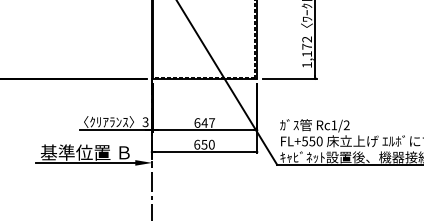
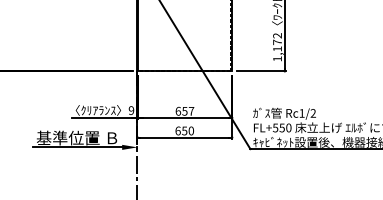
text: (145, 121) -> (131, 109), 3 -> 9
text: (204, 122) -> (184, 110), 647 -> 657

